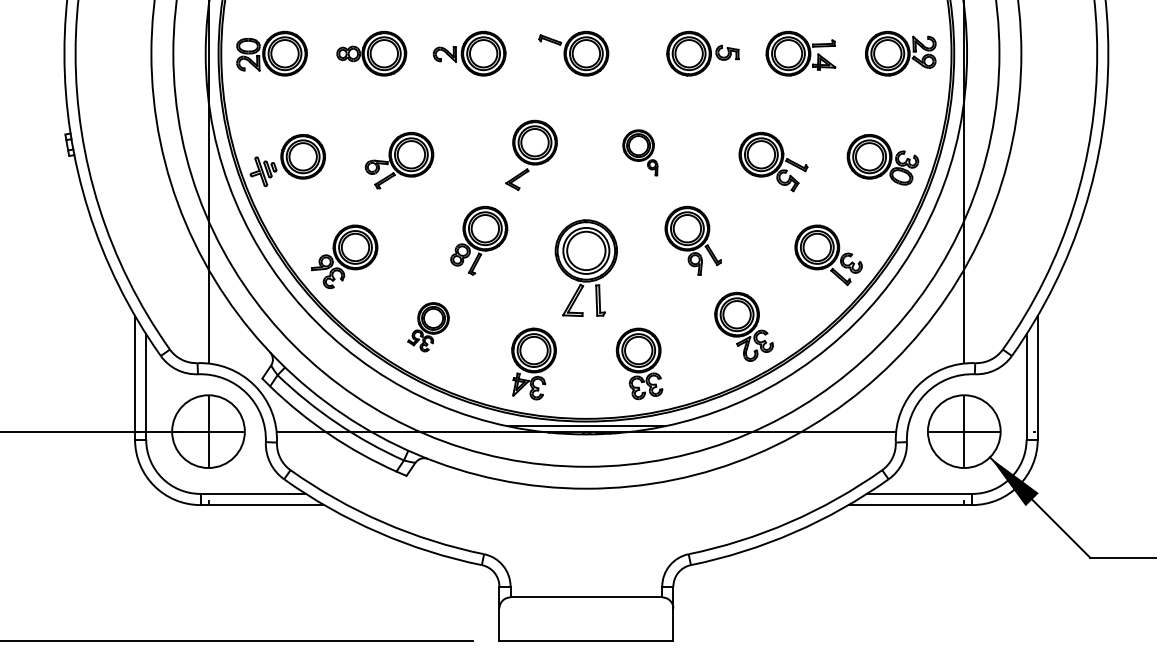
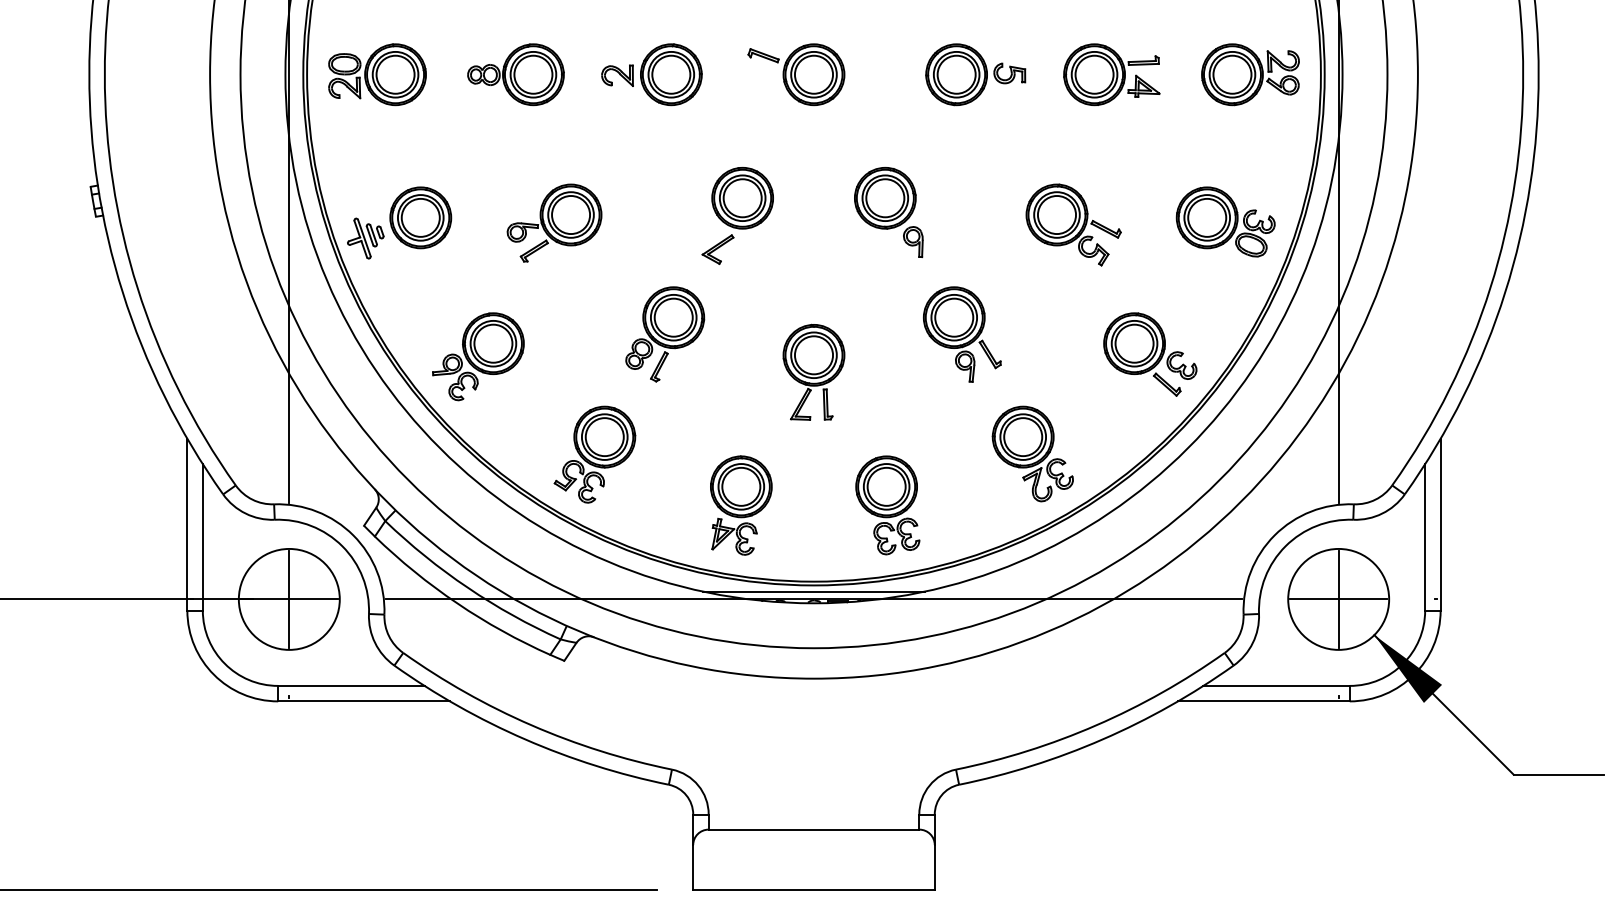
part: (640, 152) -> (889, 211), size x1.43
part: (586, 267) -> (814, 371), size x0.71
part: (428, 326) -> (594, 453), size x1.43

